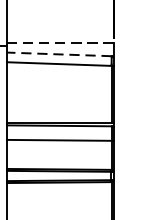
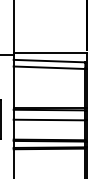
line: (60, 43) -> (50, 53), dashed -> solid
line: (59, 54) -> (49, 61), dashed -> solid

